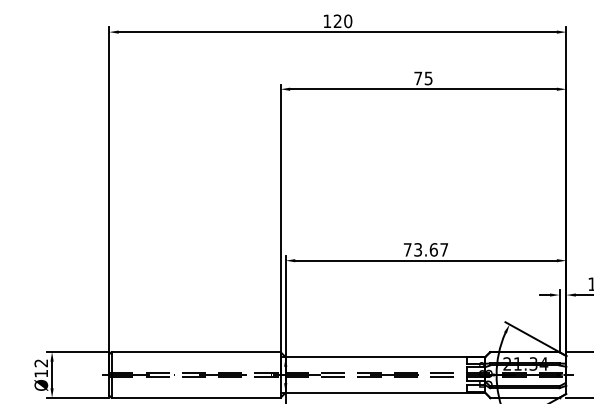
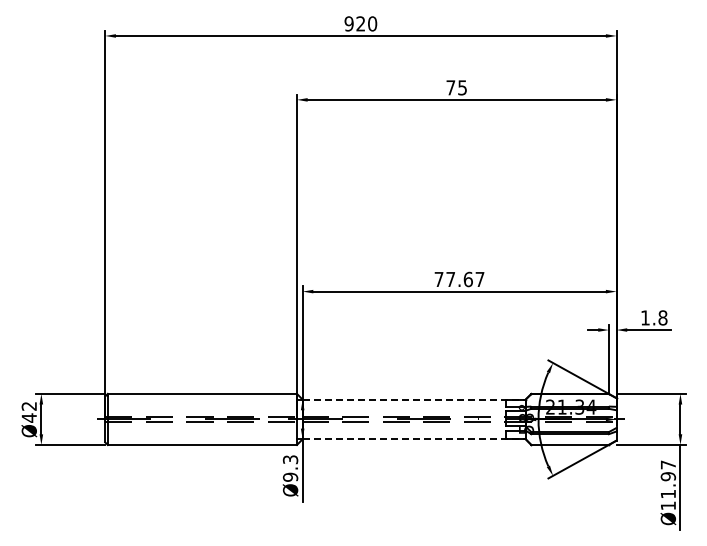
text: (326, 20) -> (348, 23), 120 -> 920
text: (417, 249) -> (450, 279), 73.67 -> 77.67
line: (385, 357) -> (414, 399), solid -> dashed
text: (40, 373) -> (28, 417), Ø12 -> Ø42
line: (385, 392) -> (414, 439), solid -> dashed

